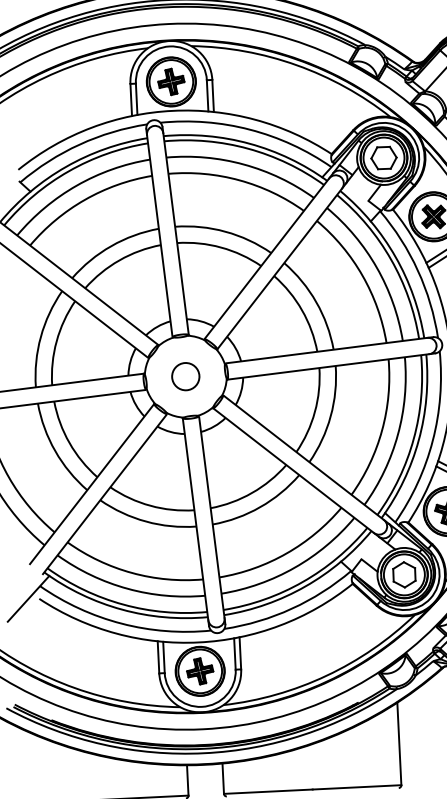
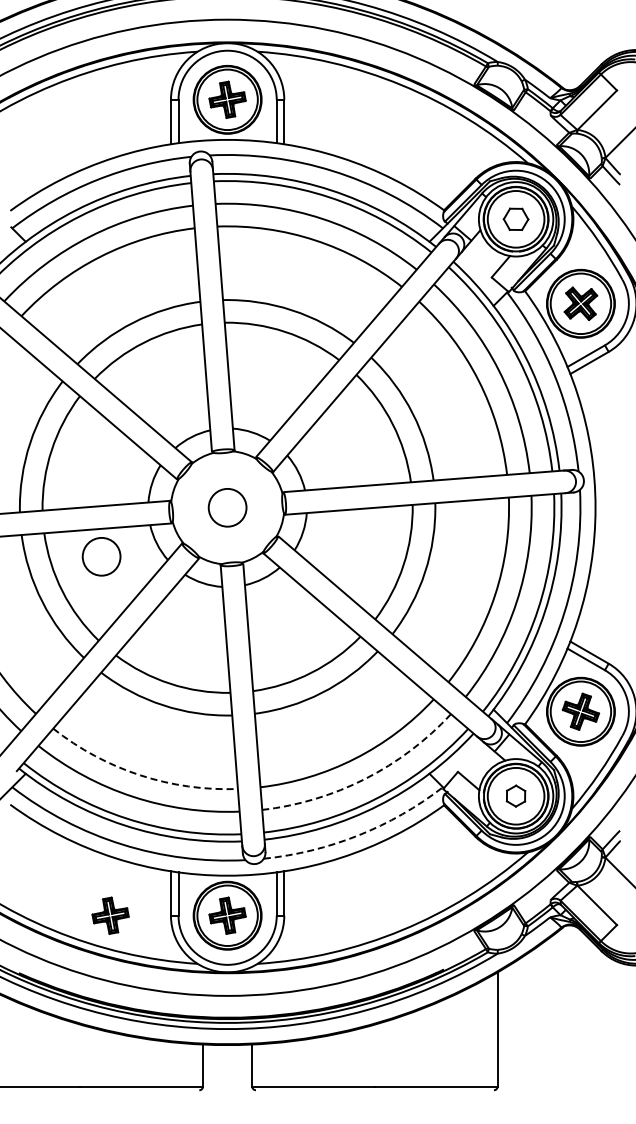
part: (383, 158) -> (515, 219), size x0.7
circle: (96, 416) -> (101, 556), added
arc: (294, 567) -> (365, 778), solid -> dashed
arc: (132, 573) -> (140, 775), solid -> dashed
part: (403, 574) -> (515, 795), size x0.6
arc: (291, 608) -> (358, 835), solid -> dashed
part: (115, 675) -> (110, 915), added

